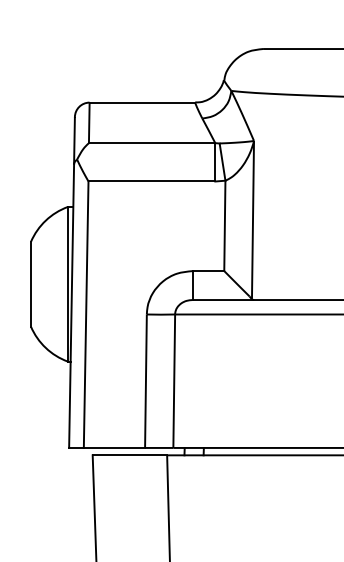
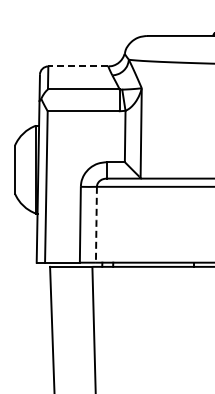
line: (140, 102) -> (77, 66), solid -> dashed
line: (174, 380) -> (96, 224), solid -> dashed

